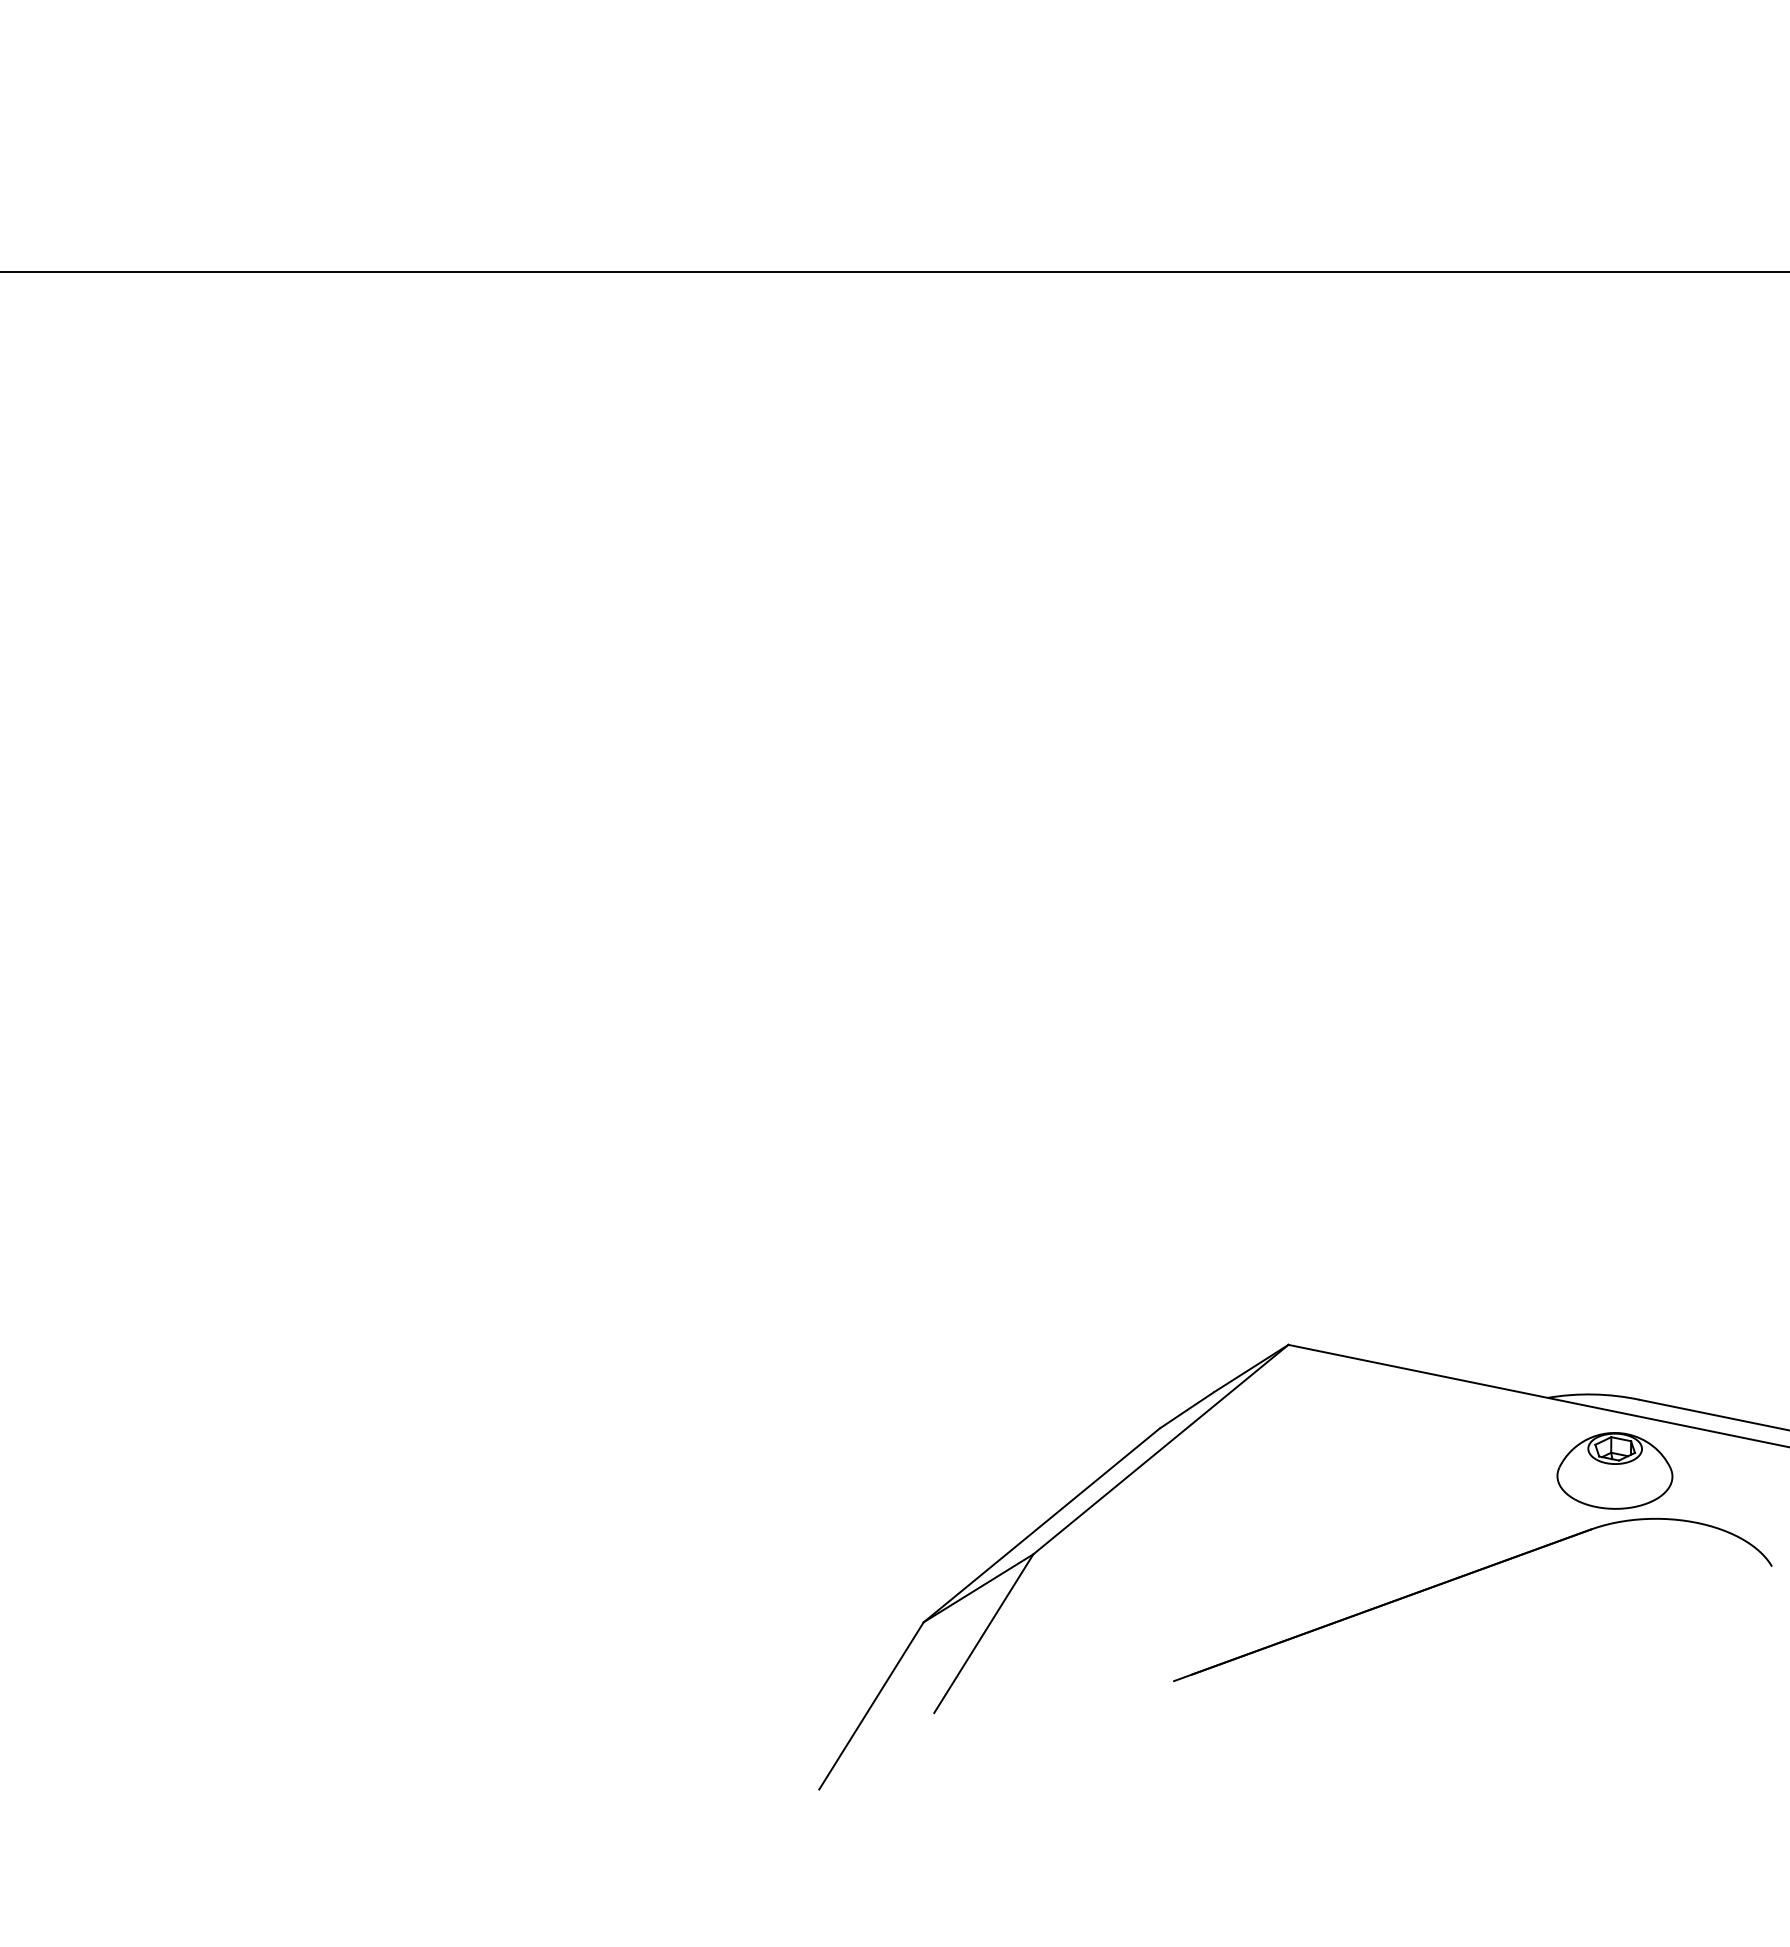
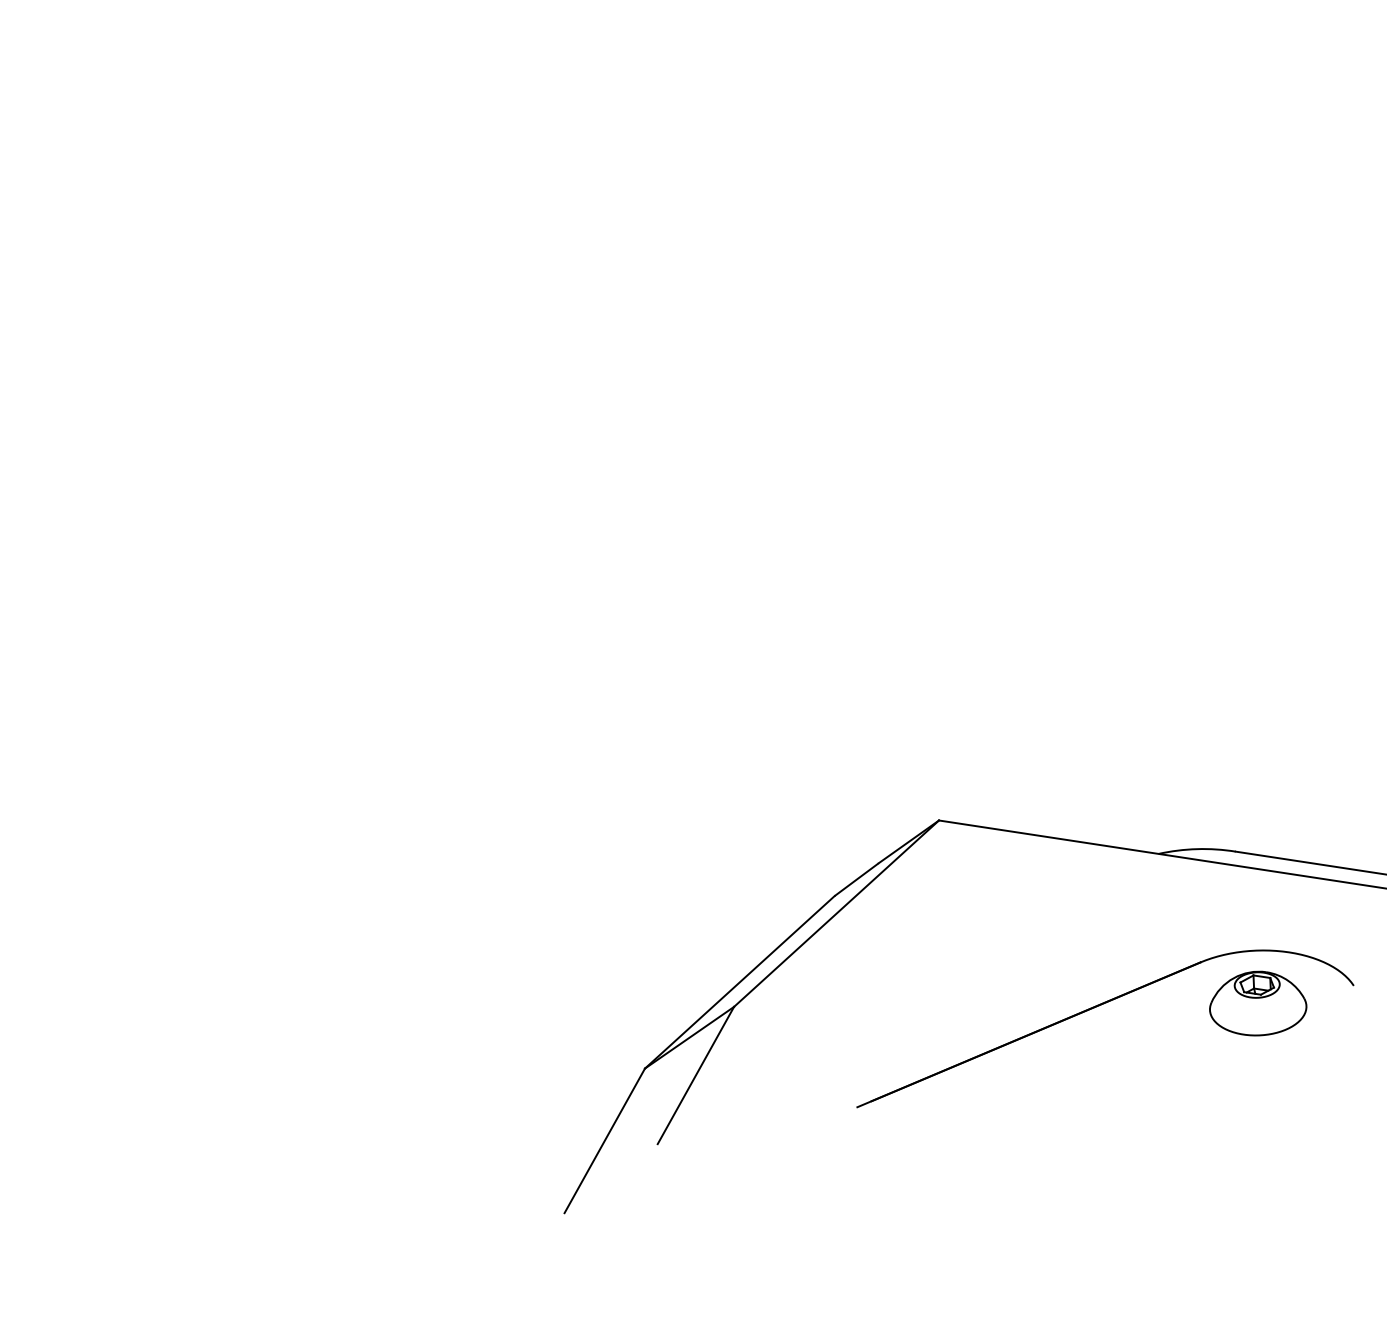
part: (1614, 1470) -> (1257, 1003), moved

